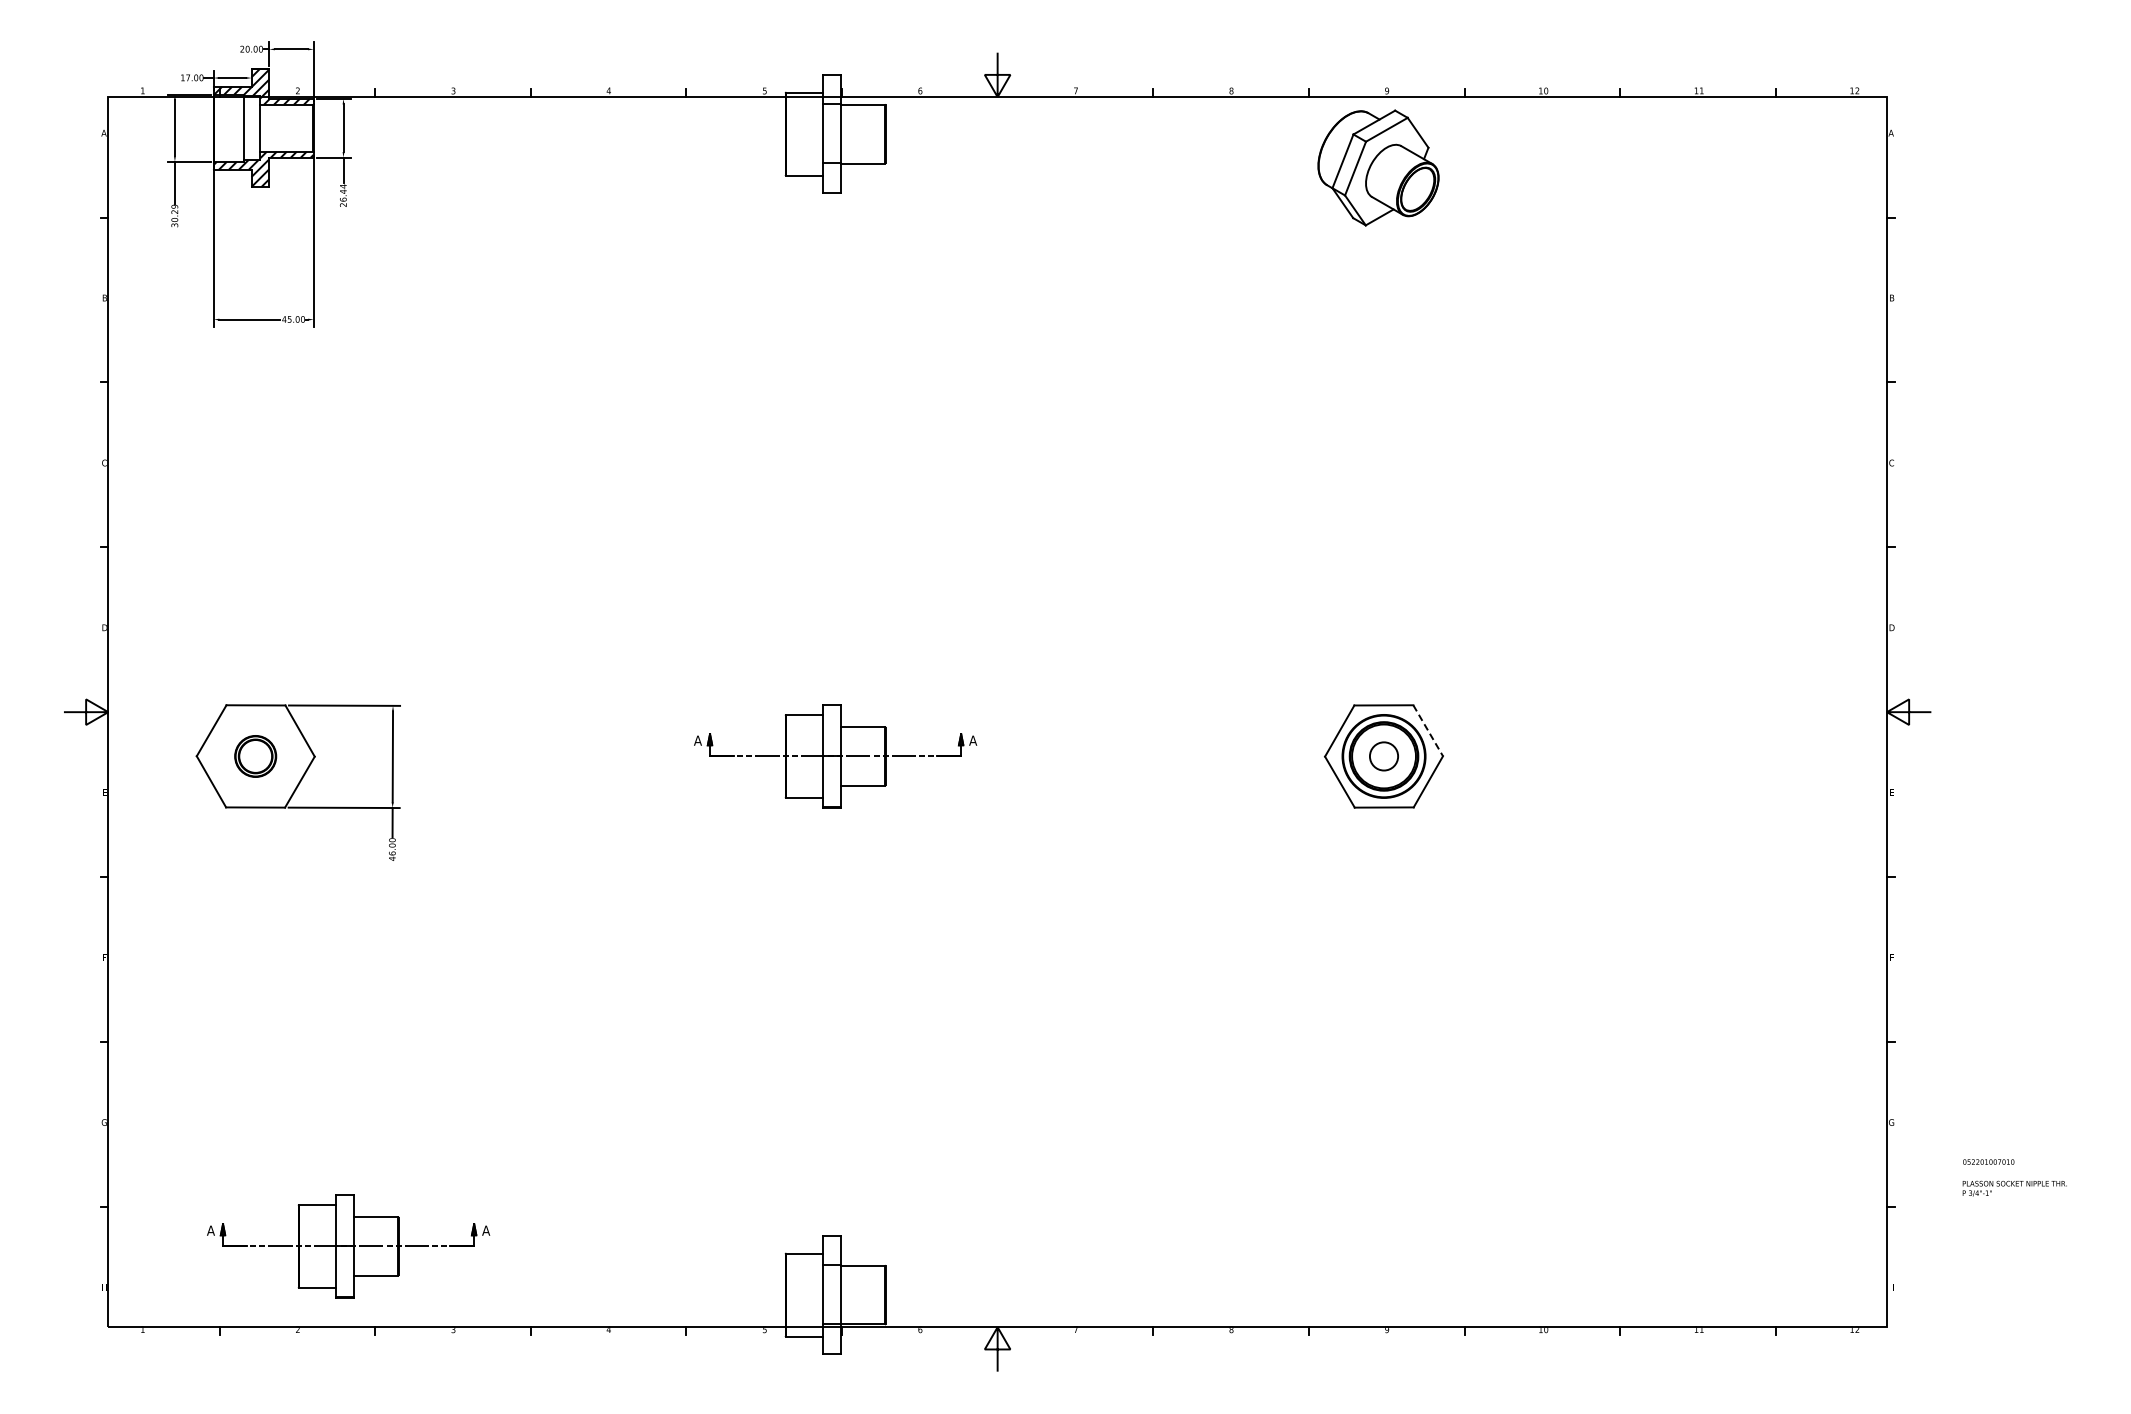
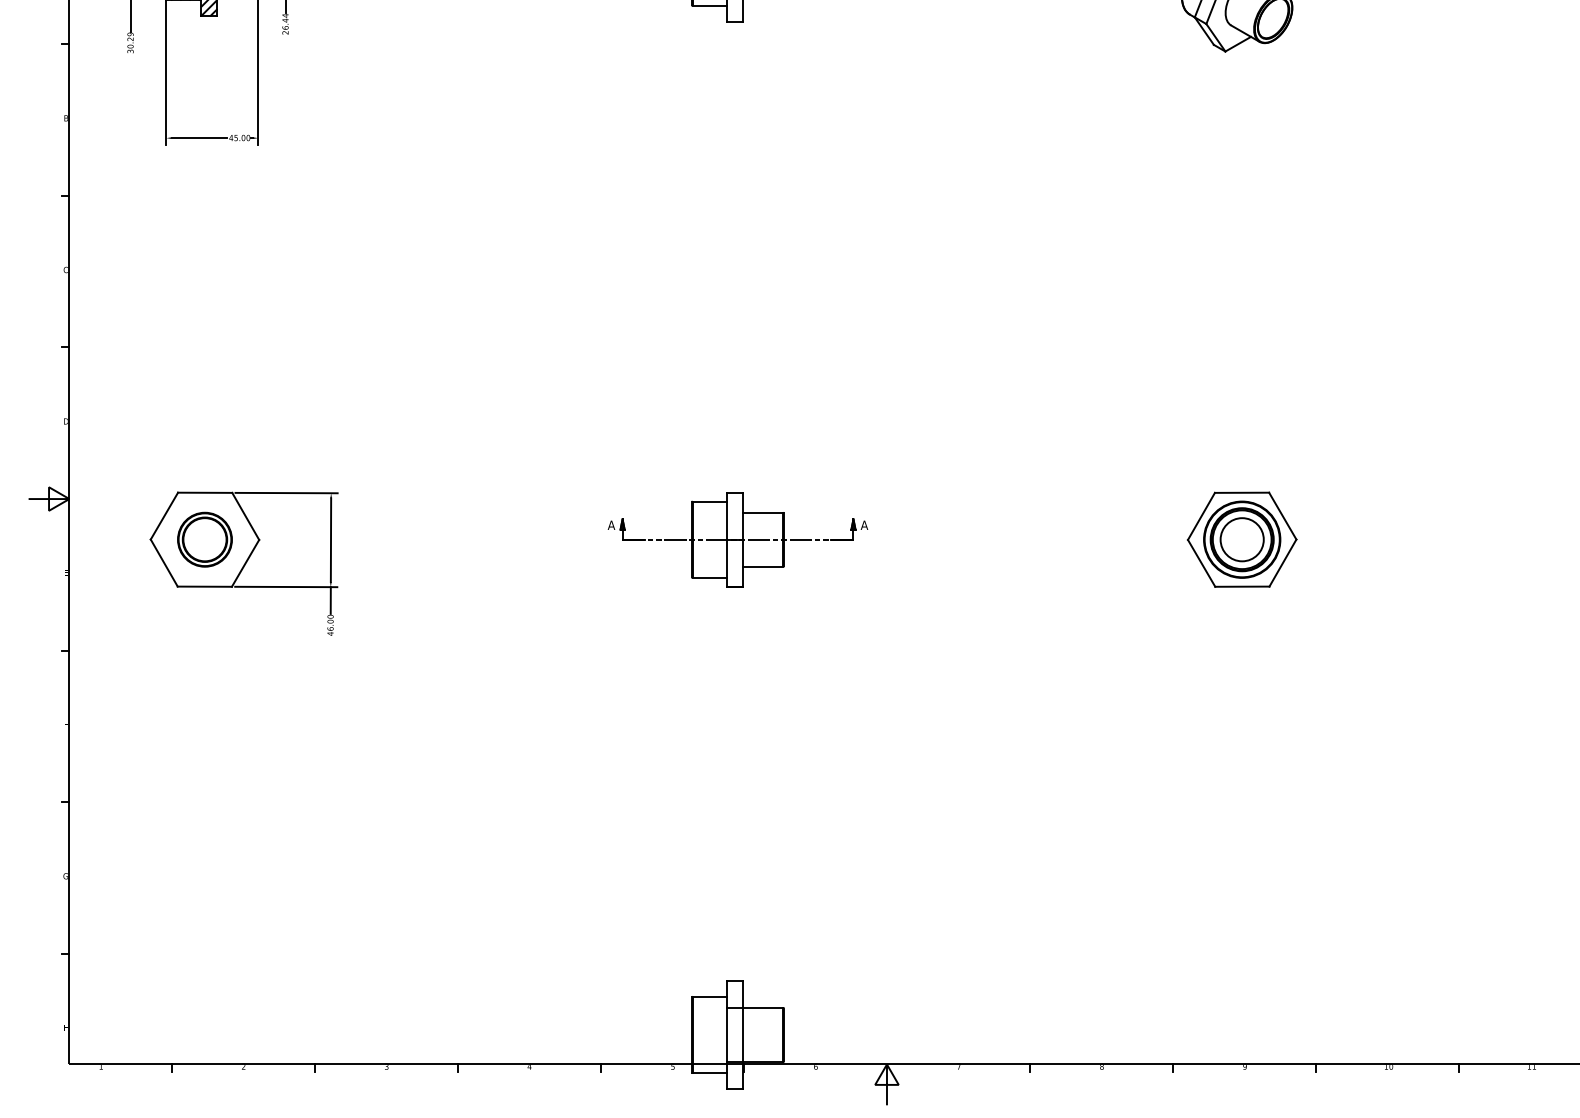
line: (1428, 731) -> (1283, 516), dashed -> solid
circle: (1383, 755) -> (1241, 538), size x1.67
part: (255, 756) -> (204, 539), size x1.43
part: (348, 1246) -> (290, 990), removed

